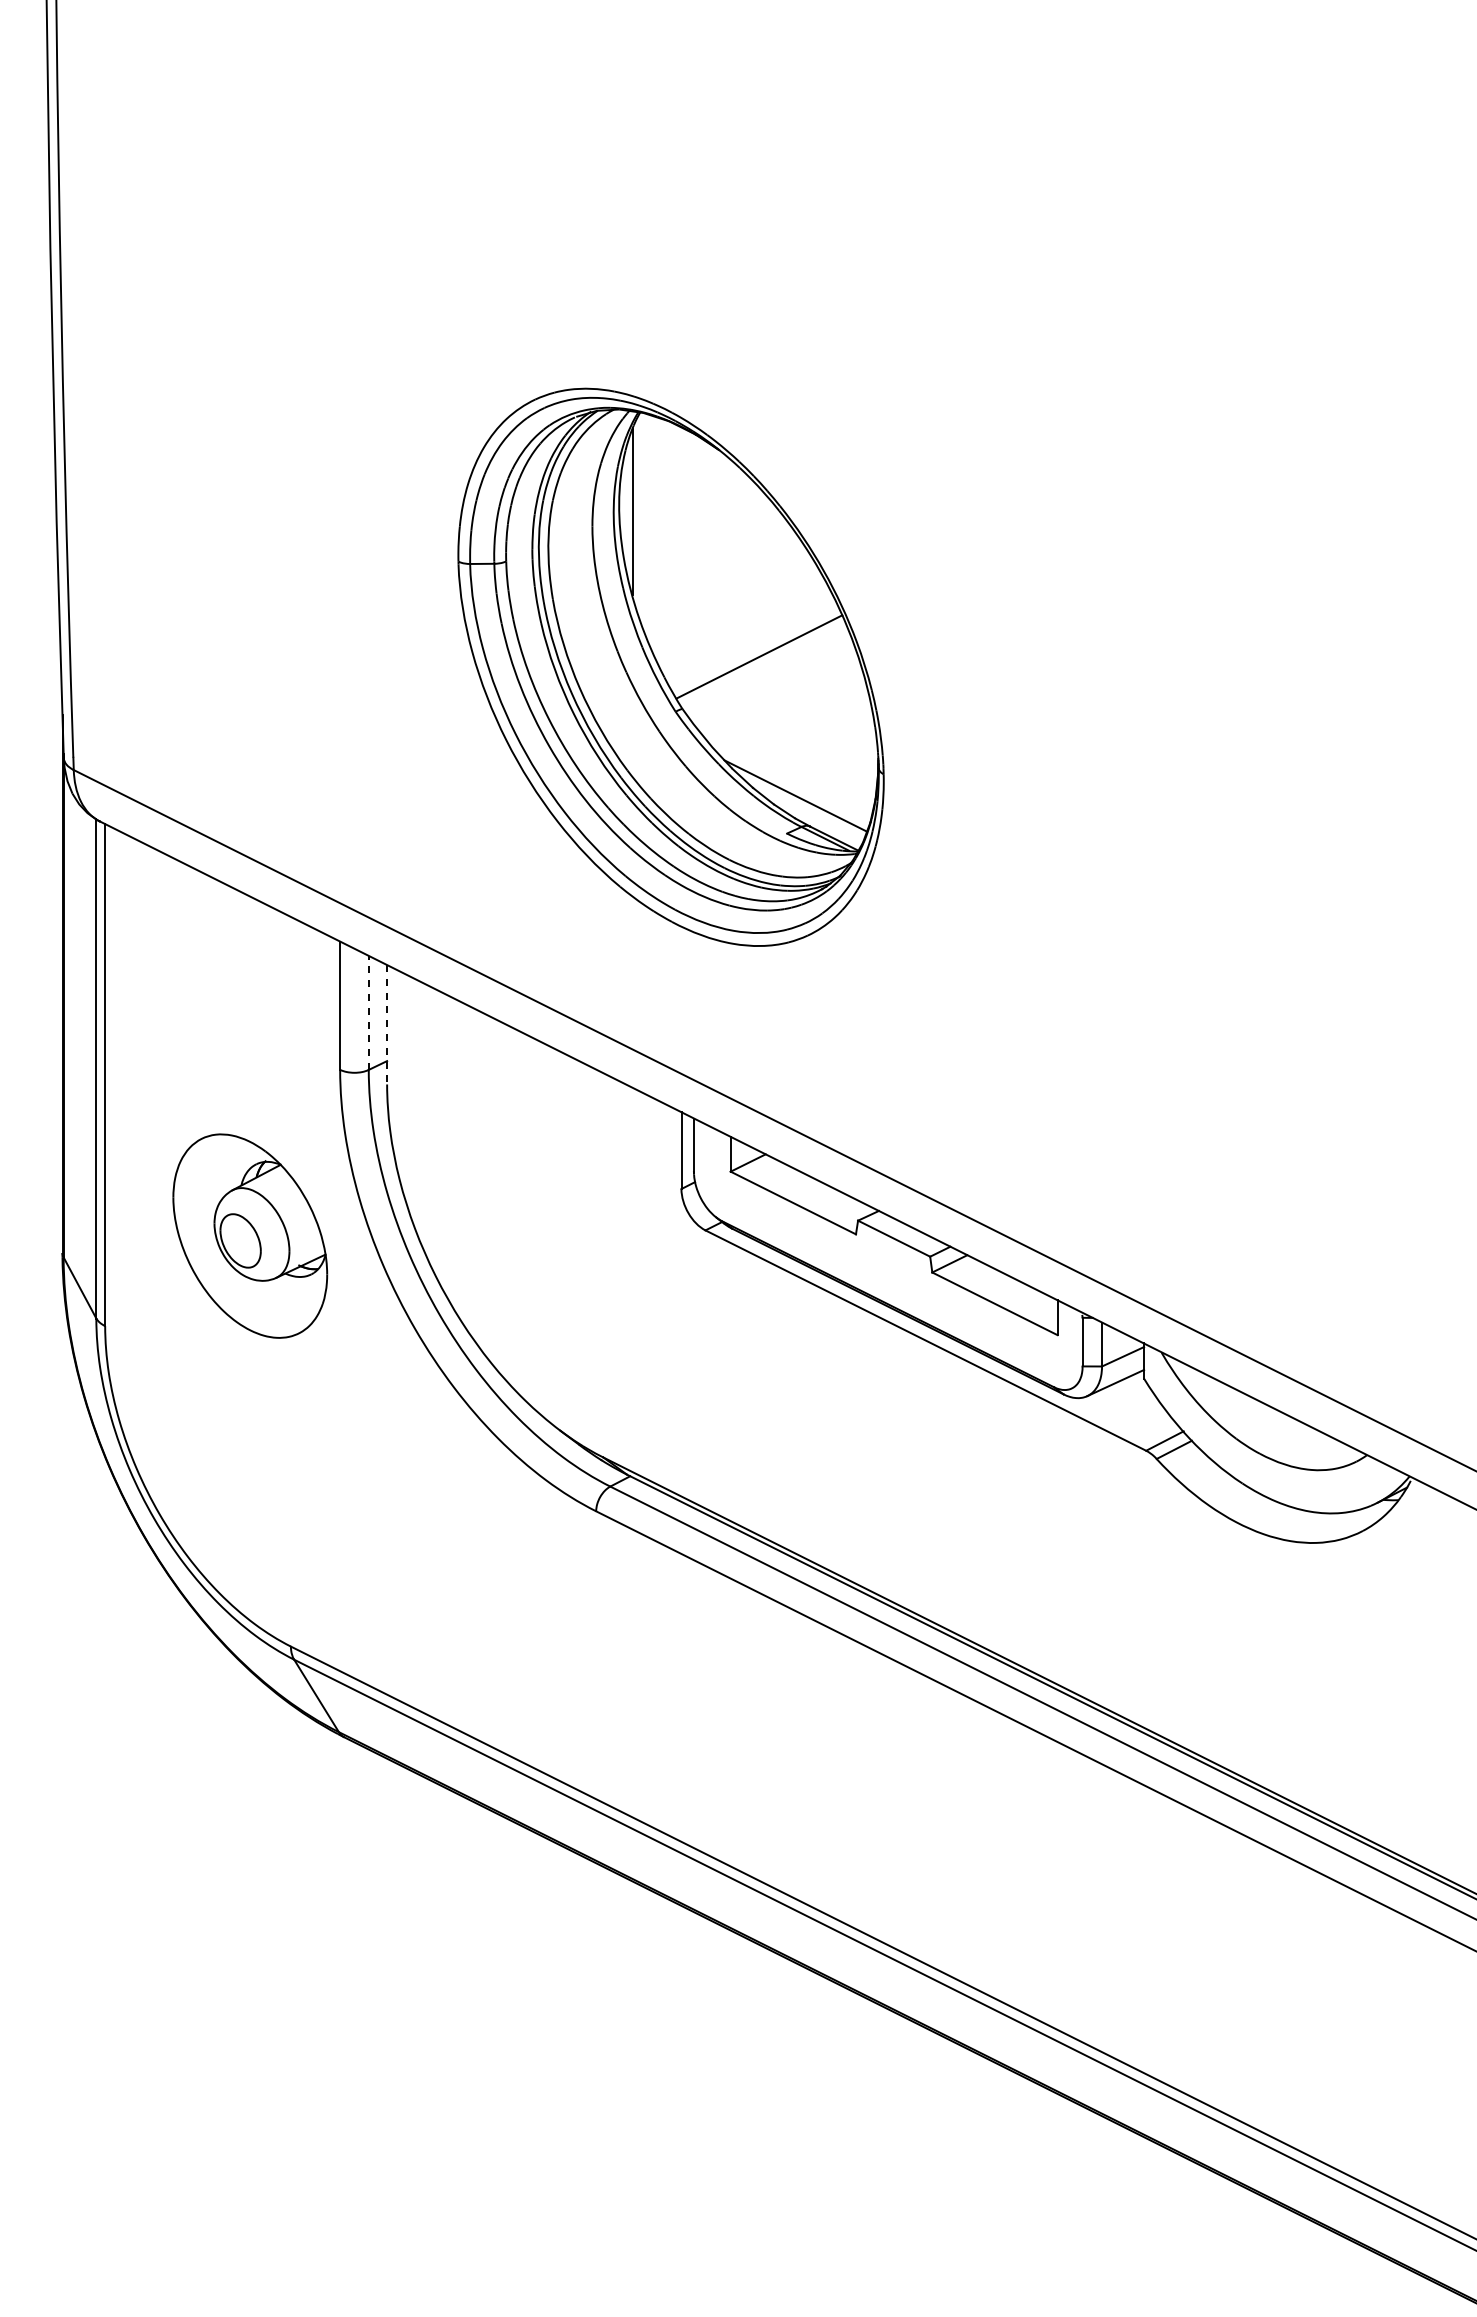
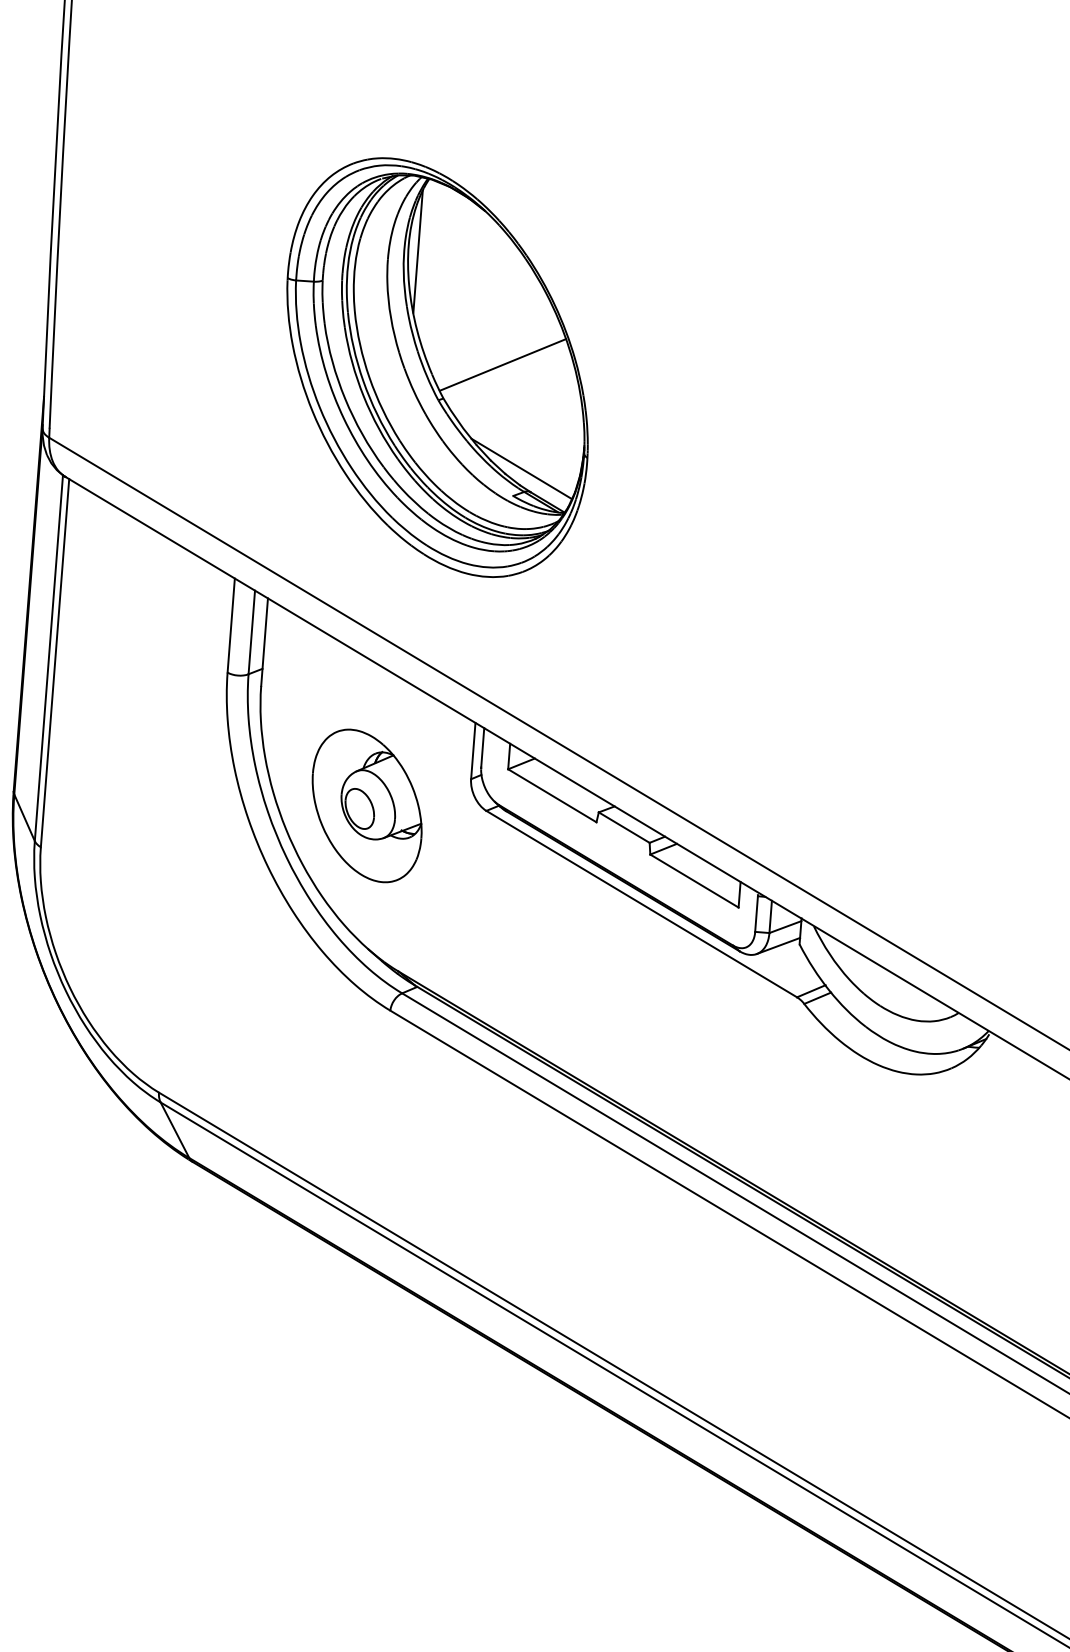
part: (670, 666) -> (437, 366), moved
line: (368, 1012) -> (251, 632), dashed -> solid
line: (387, 1024) -> (264, 642), dashed -> solid
part: (250, 1235) -> (367, 805), moved

